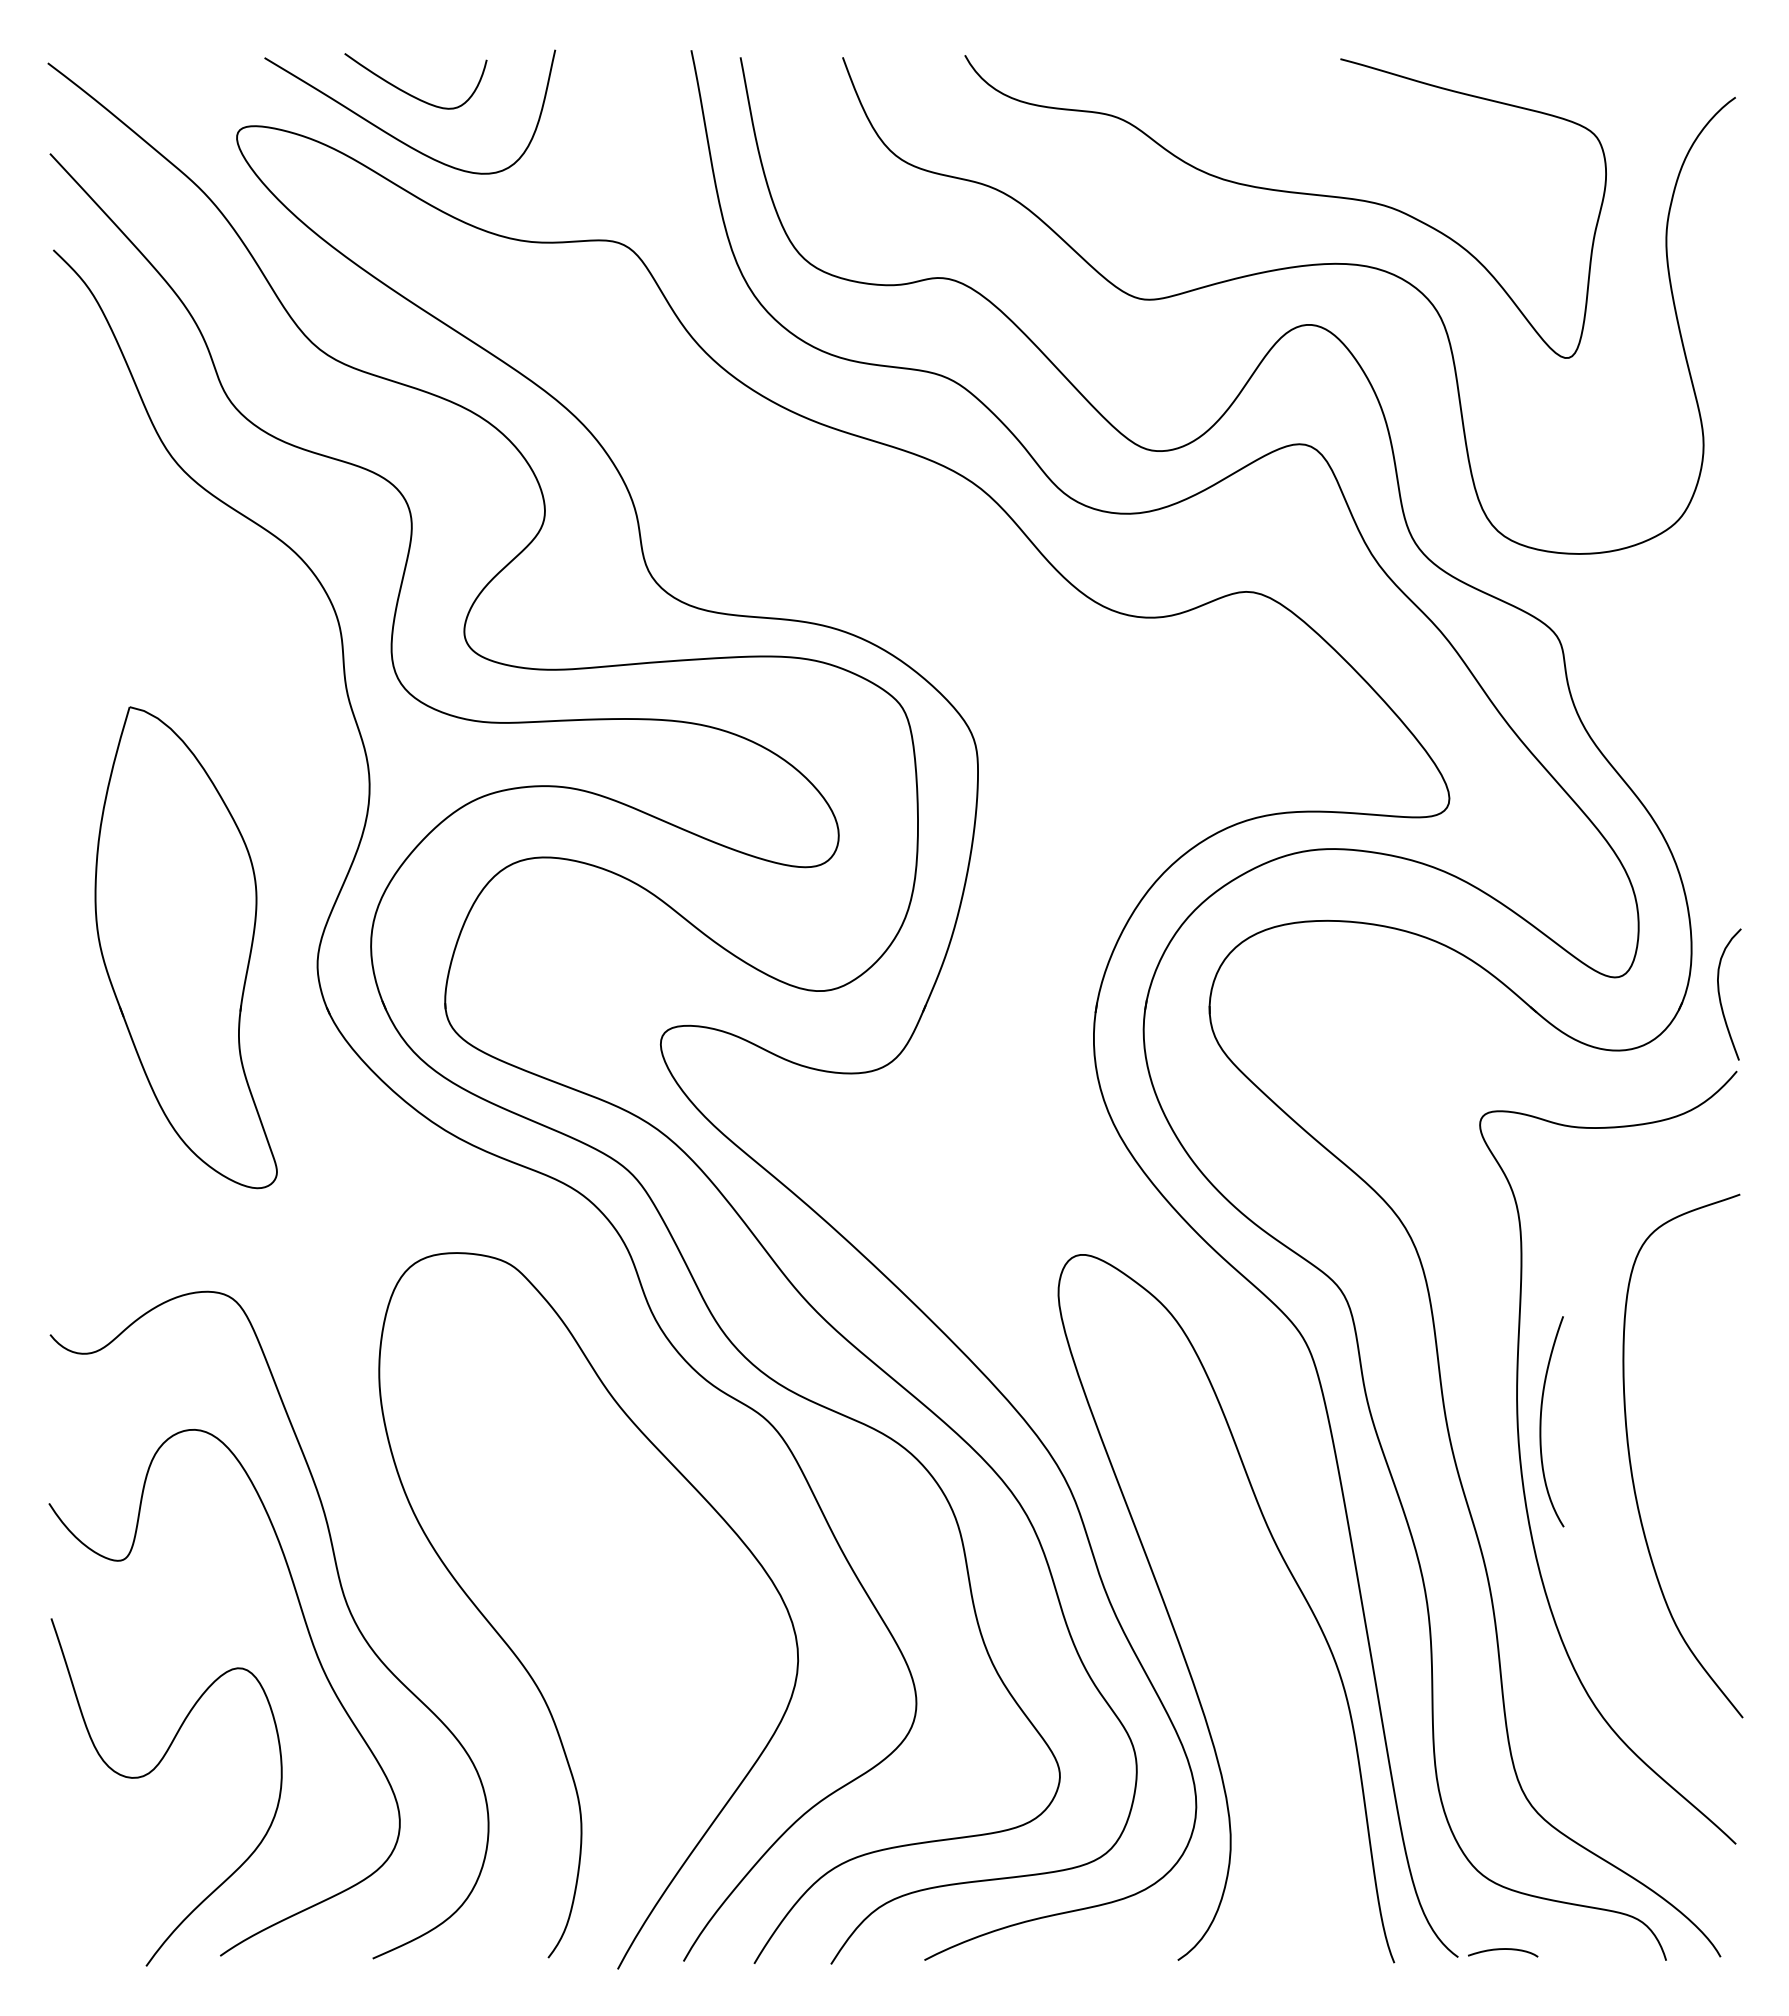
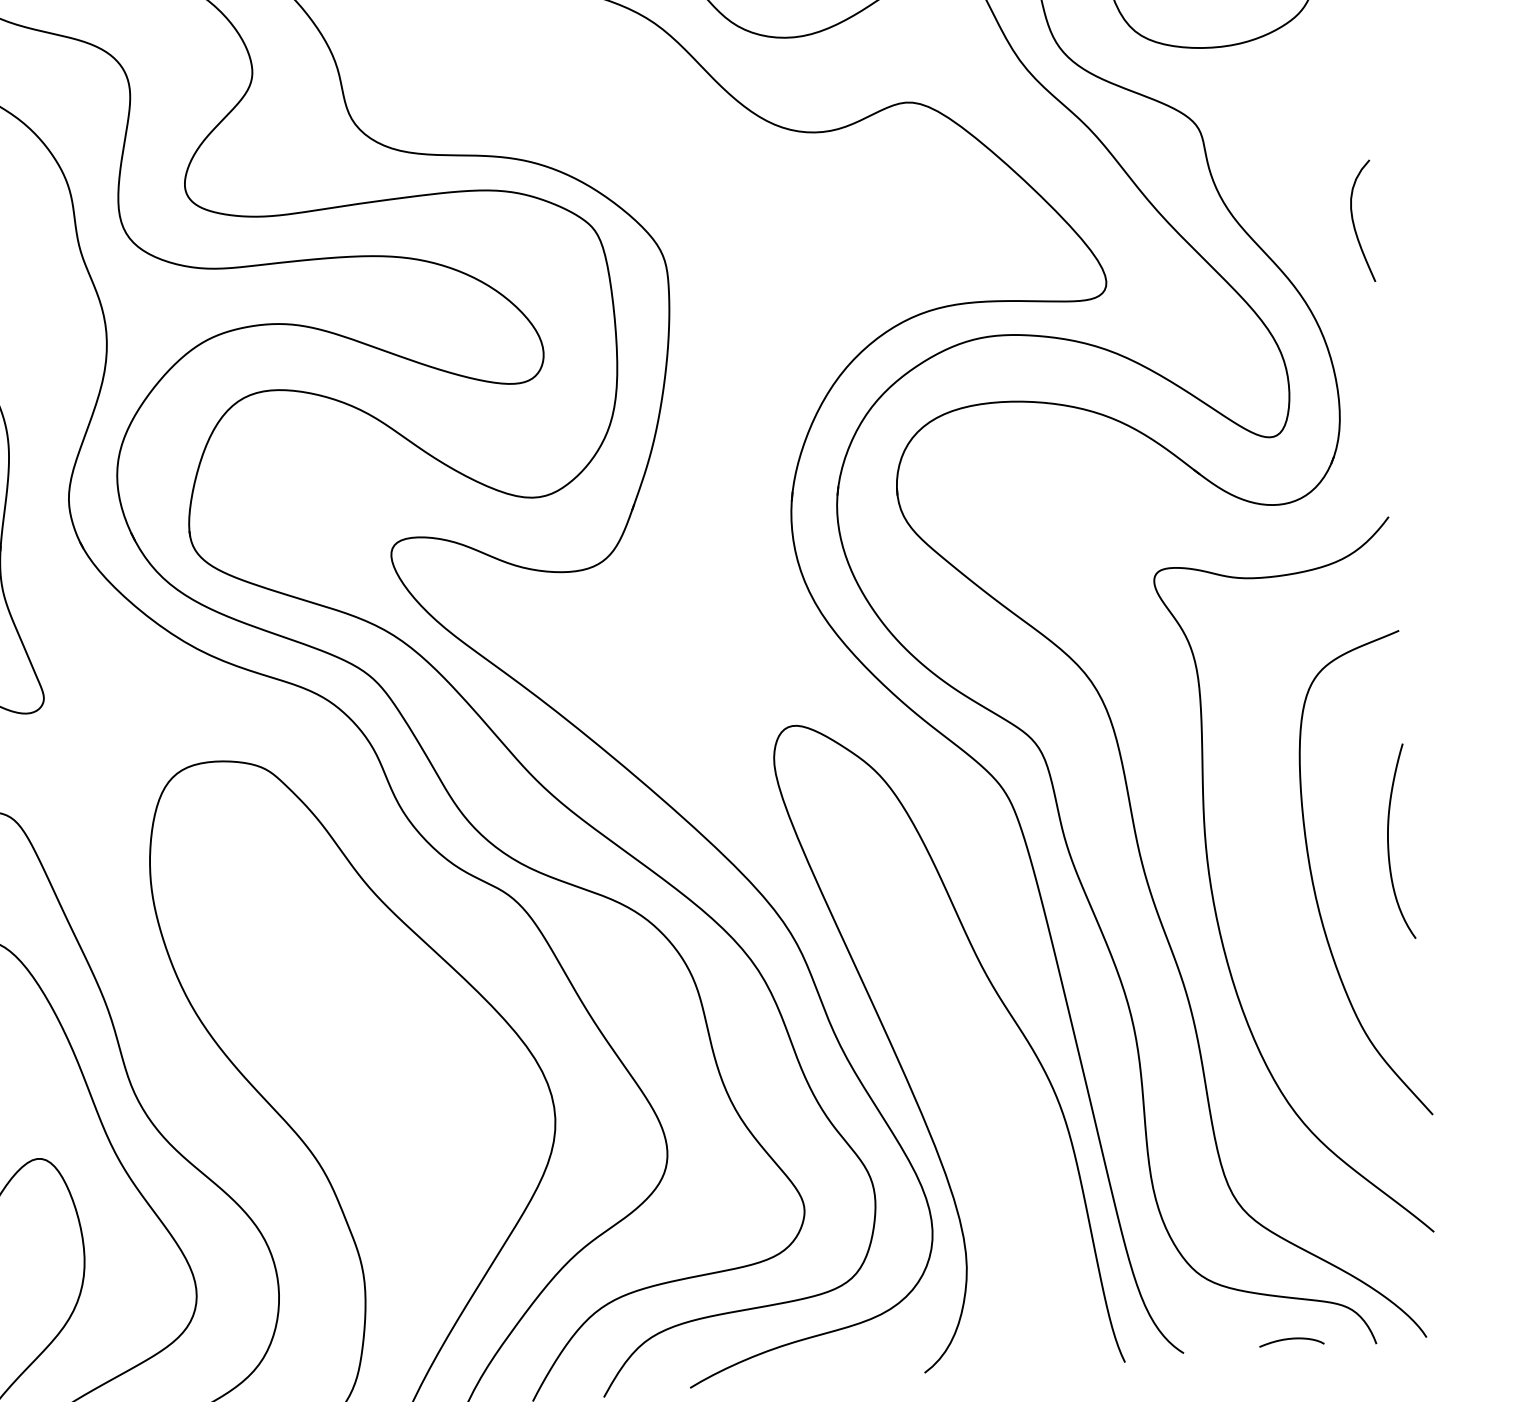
curve: (1720, 994) -> (1354, 221), moved
curve: (1541, 1421) -> (1388, 842), moved
curve: (1503, 1949) -> (1291, 1339), moved

